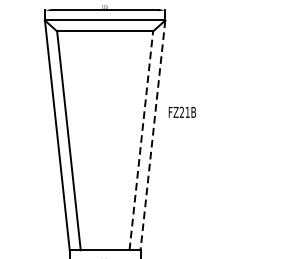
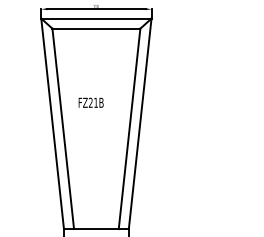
text: (181, 112) -> (90, 102), moved
line: (153, 134) -> (140, 123), dashed -> solid
line: (141, 140) -> (129, 128), dashed -> solid

